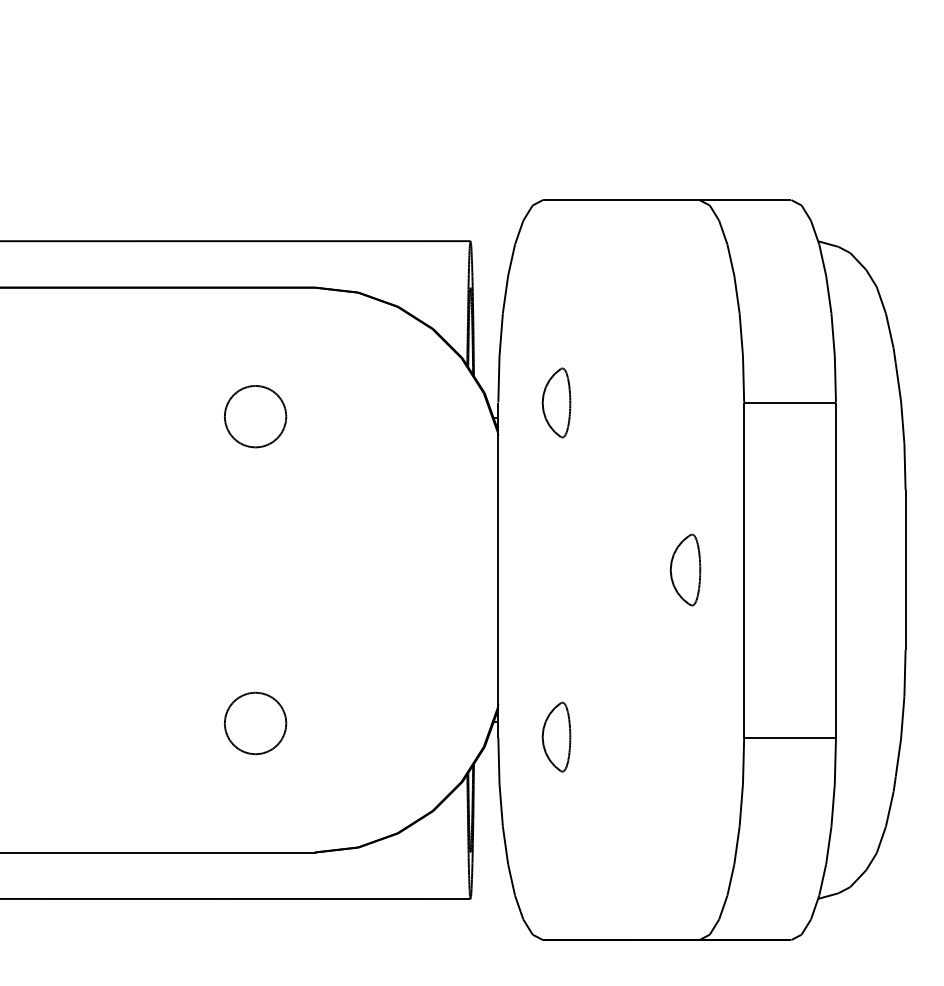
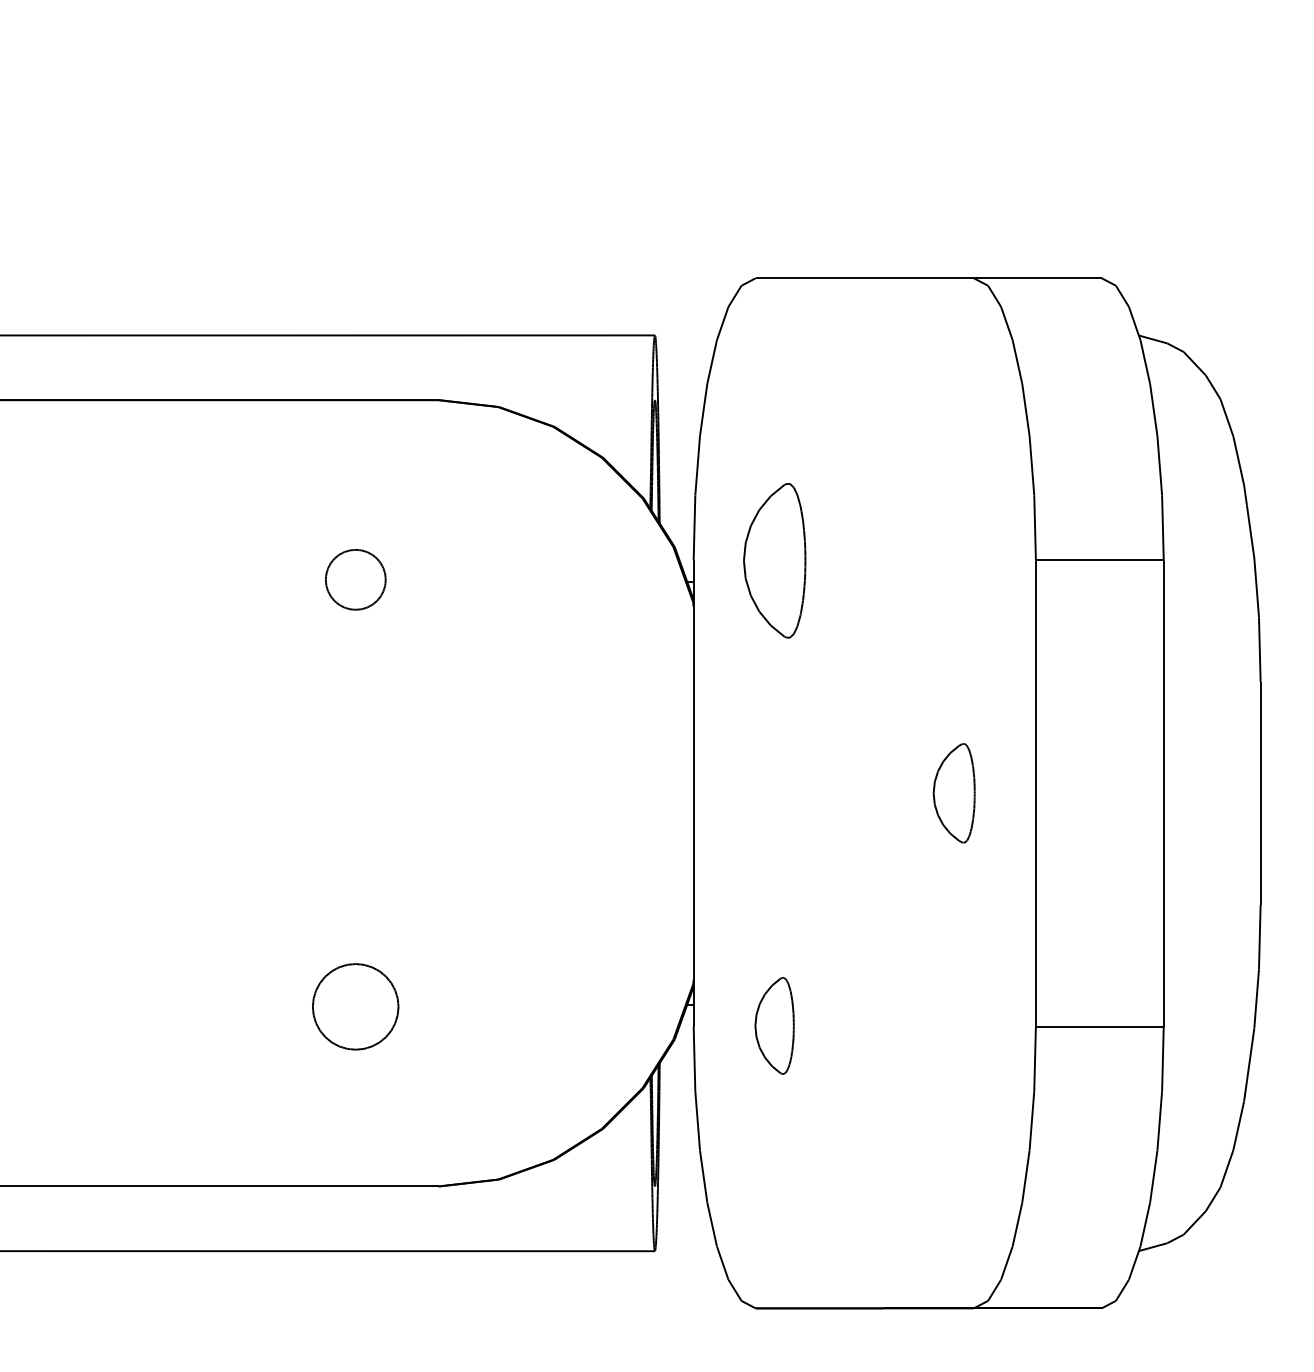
part: (556, 402) -> (774, 560), size x1.6
part: (255, 416) -> (355, 579), size x0.7

